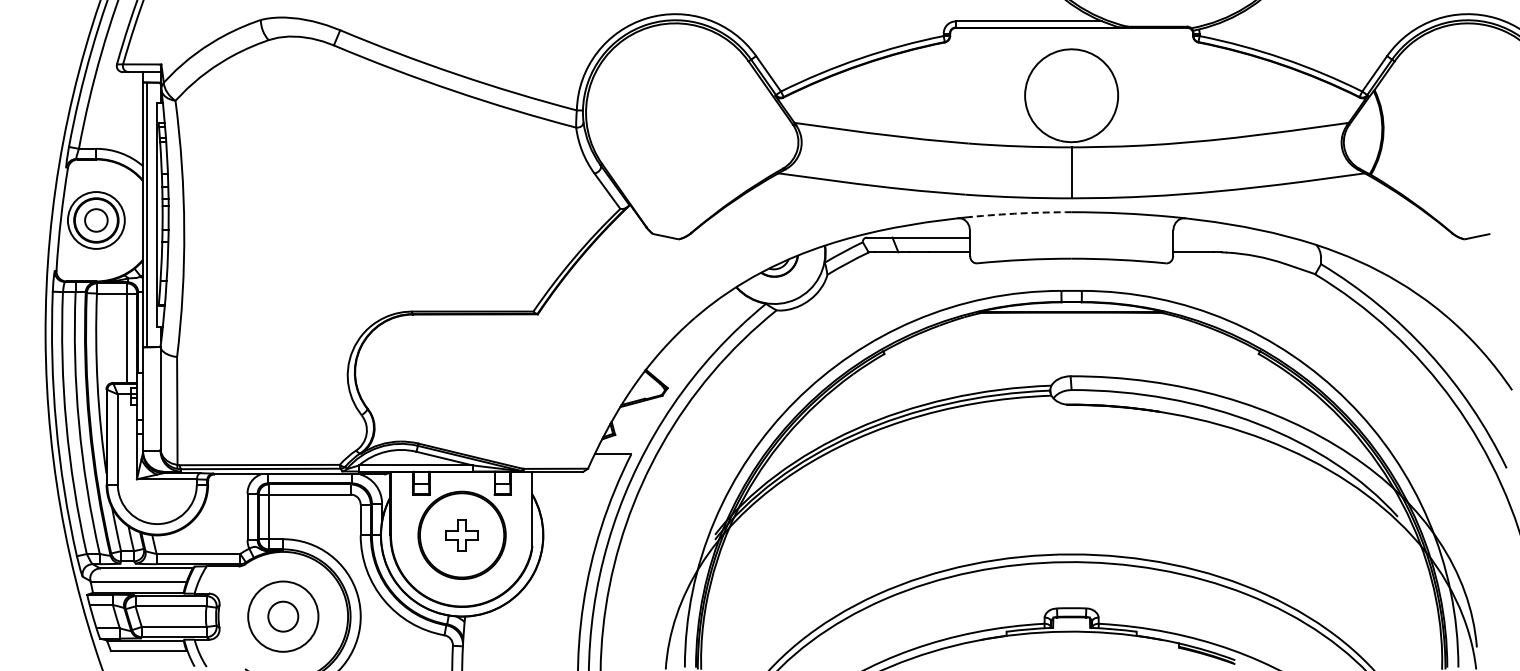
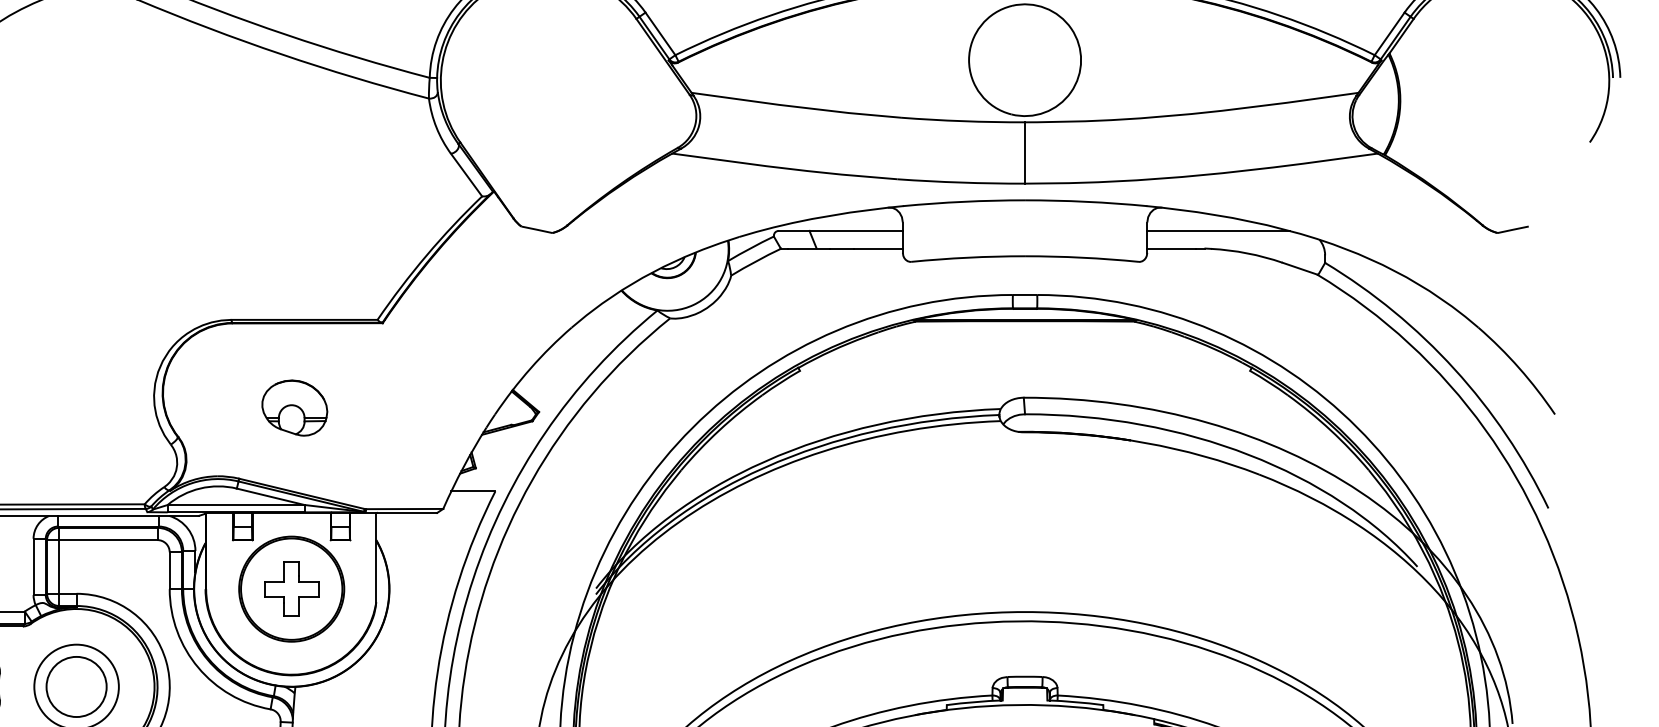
arc: (1020, 213) -> (963, 201), dashed -> solid
line: (1232, 237) -> (1218, 230), added
part: (464, 384) -> (294, 407), added
part: (461, 535) -> (290, 589), size x1.43
circle: (283, 616) -> (76, 686), size x1.67

